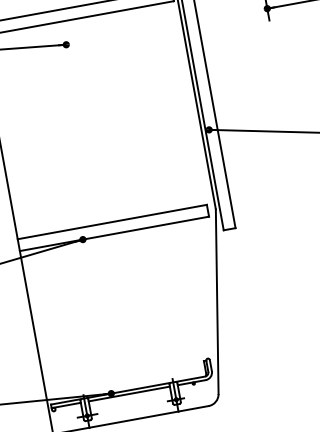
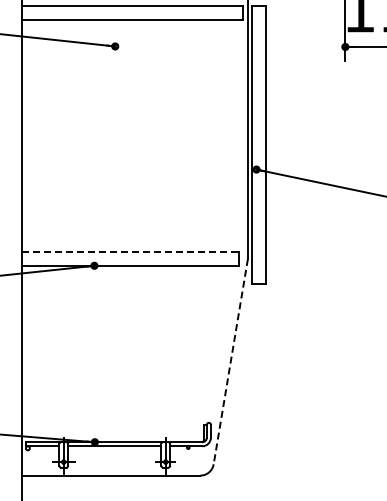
line: (113, 222) -> (131, 252), solid -> dashed
line: (217, 302) -> (230, 362), solid -> dashed

